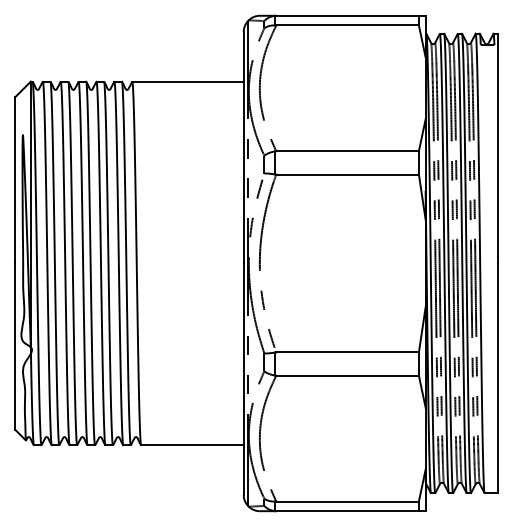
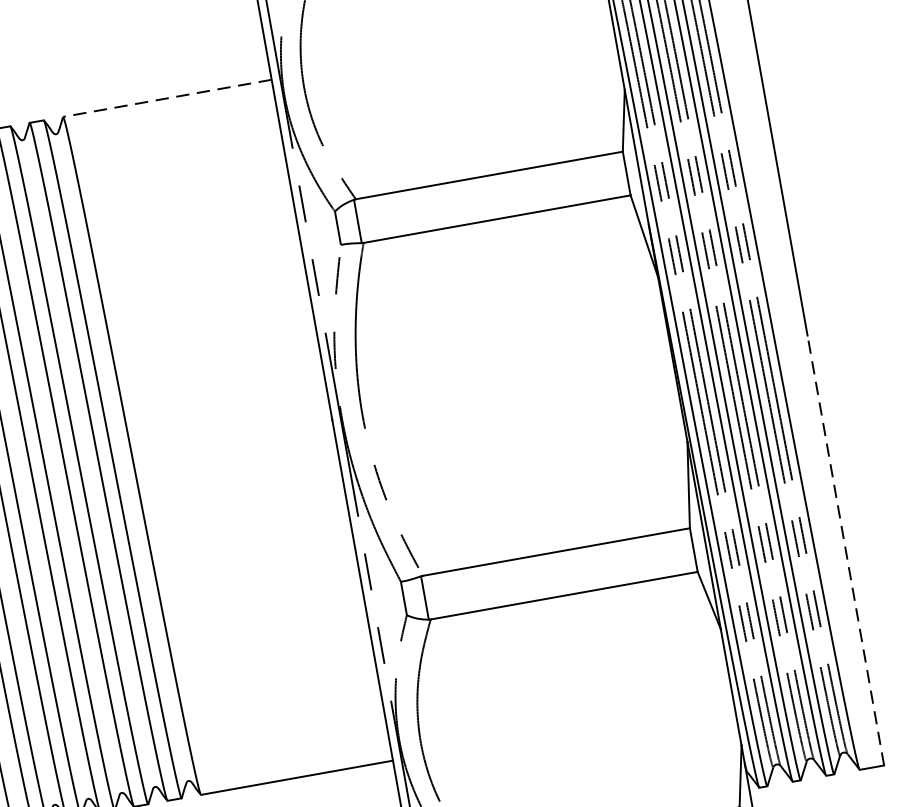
line: (187, 81) -> (166, 98), solid -> dashed
line: (497, 378) -> (845, 550), solid -> dashed

